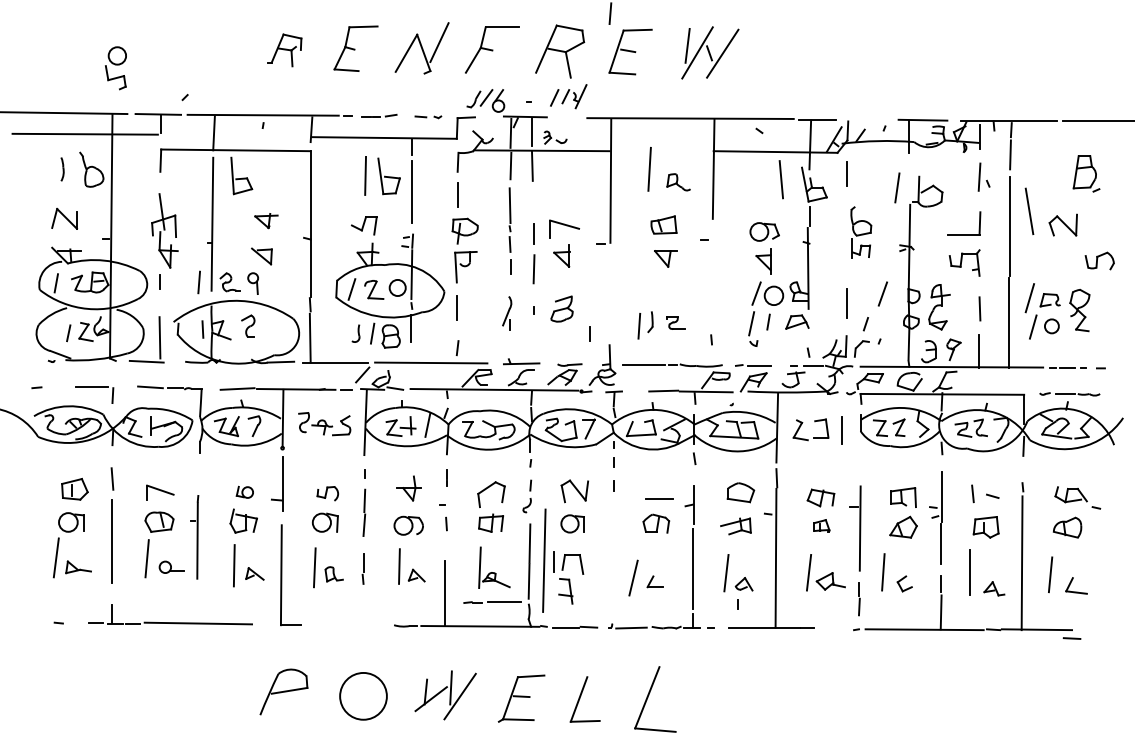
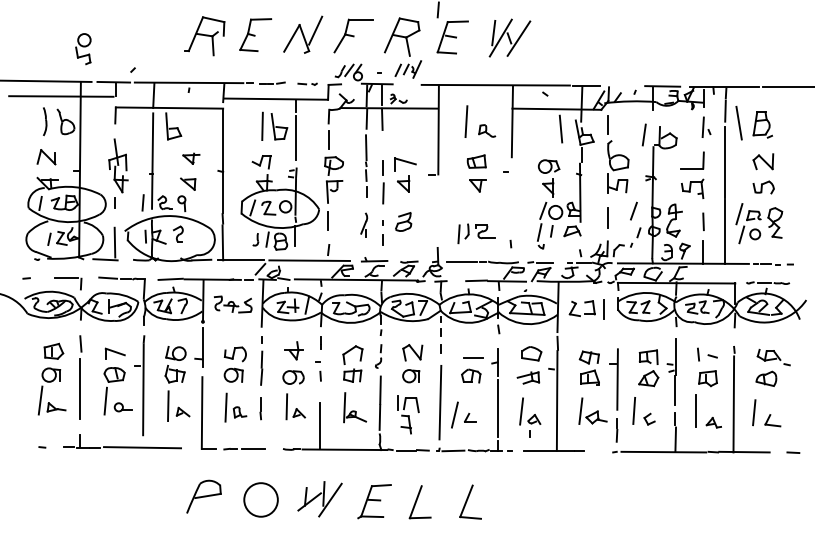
part: (284, 50) -> (204, 36), size x1.67
part: (62, 169) -> (45, 121), size x1.67
part: (1086, 173) -> (762, 124), moved
line: (1029, 210) -> (739, 122), moved
part: (861, 232) -> (618, 167), size x1.43
part: (1099, 260) -> (763, 187), moved
part: (675, 322) -> (485, 231), size x1.43
line: (865, 324) -> (638, 233), moved
line: (589, 333) -> (383, 239), moved
part: (244, 492) -> (175, 353), size x1.67
part: (327, 493) -> (235, 354), size x1.43
part: (821, 525) -> (589, 377), size x1.67
part: (194, 537) -> (139, 385), size x1.67
line: (544, 560) -> (440, 402), moved
line: (492, 602) -> (244, 449), moved
line: (1071, 638) -> (792, 452), moved
part: (655, 699) -> (470, 502), size x0.71

